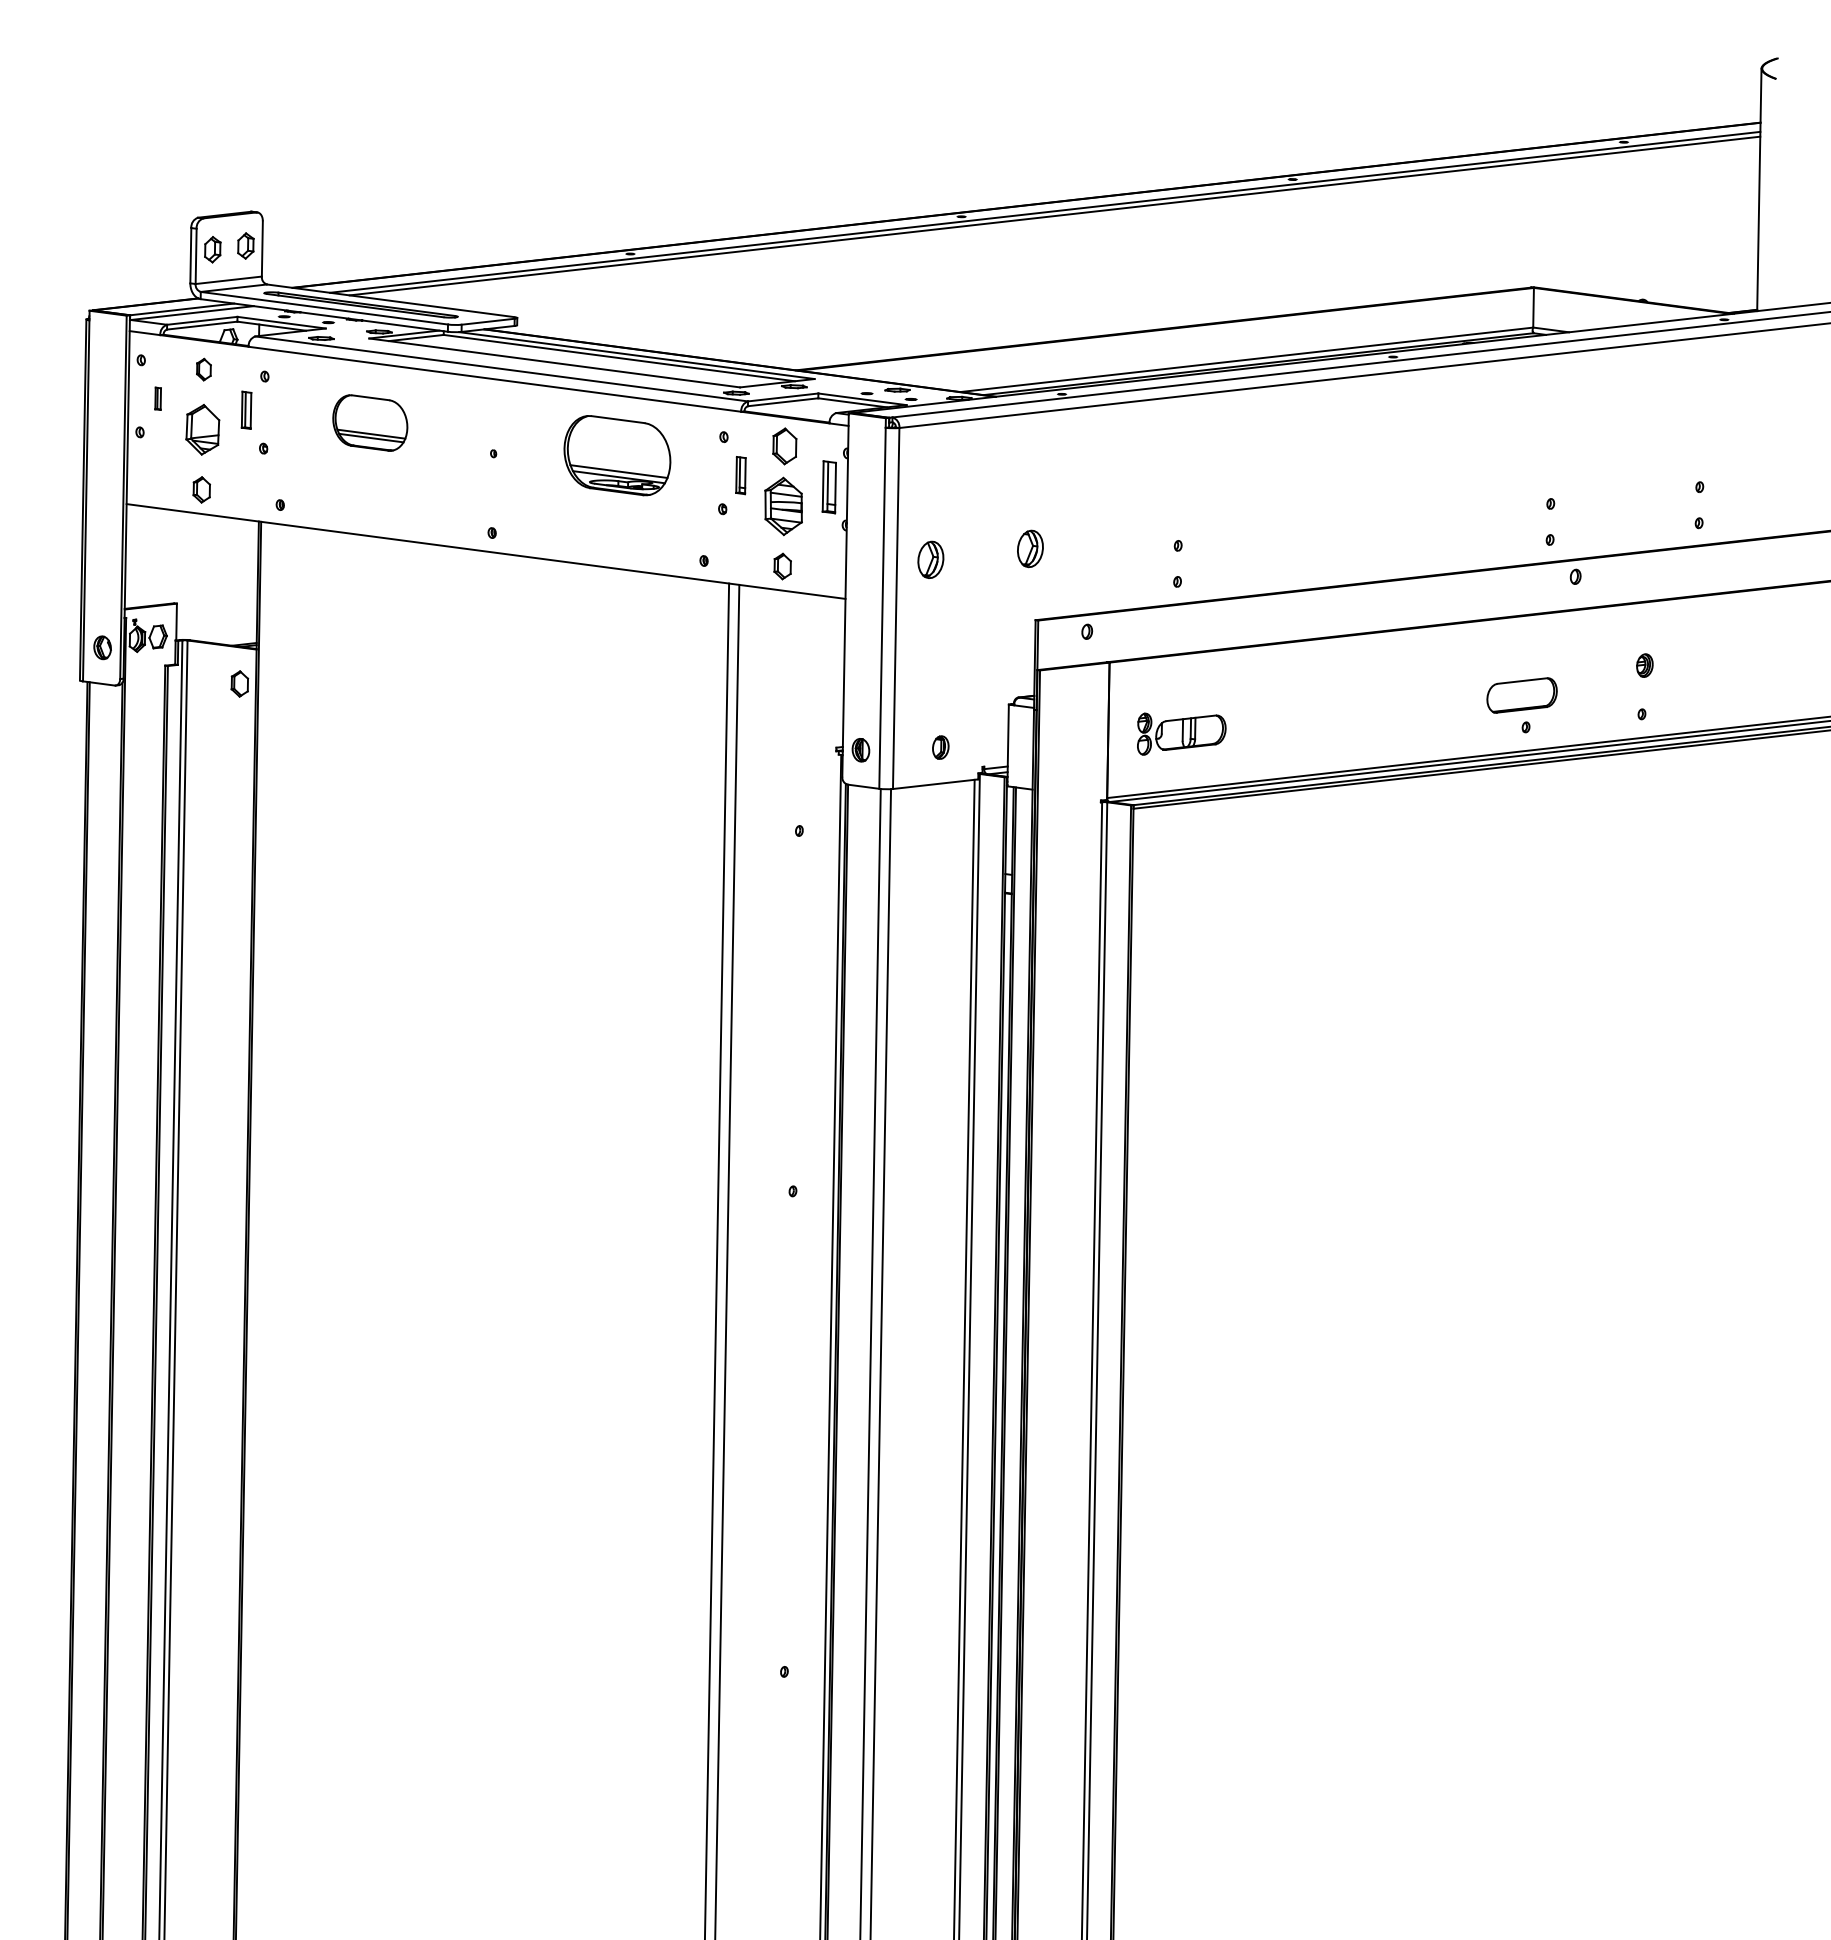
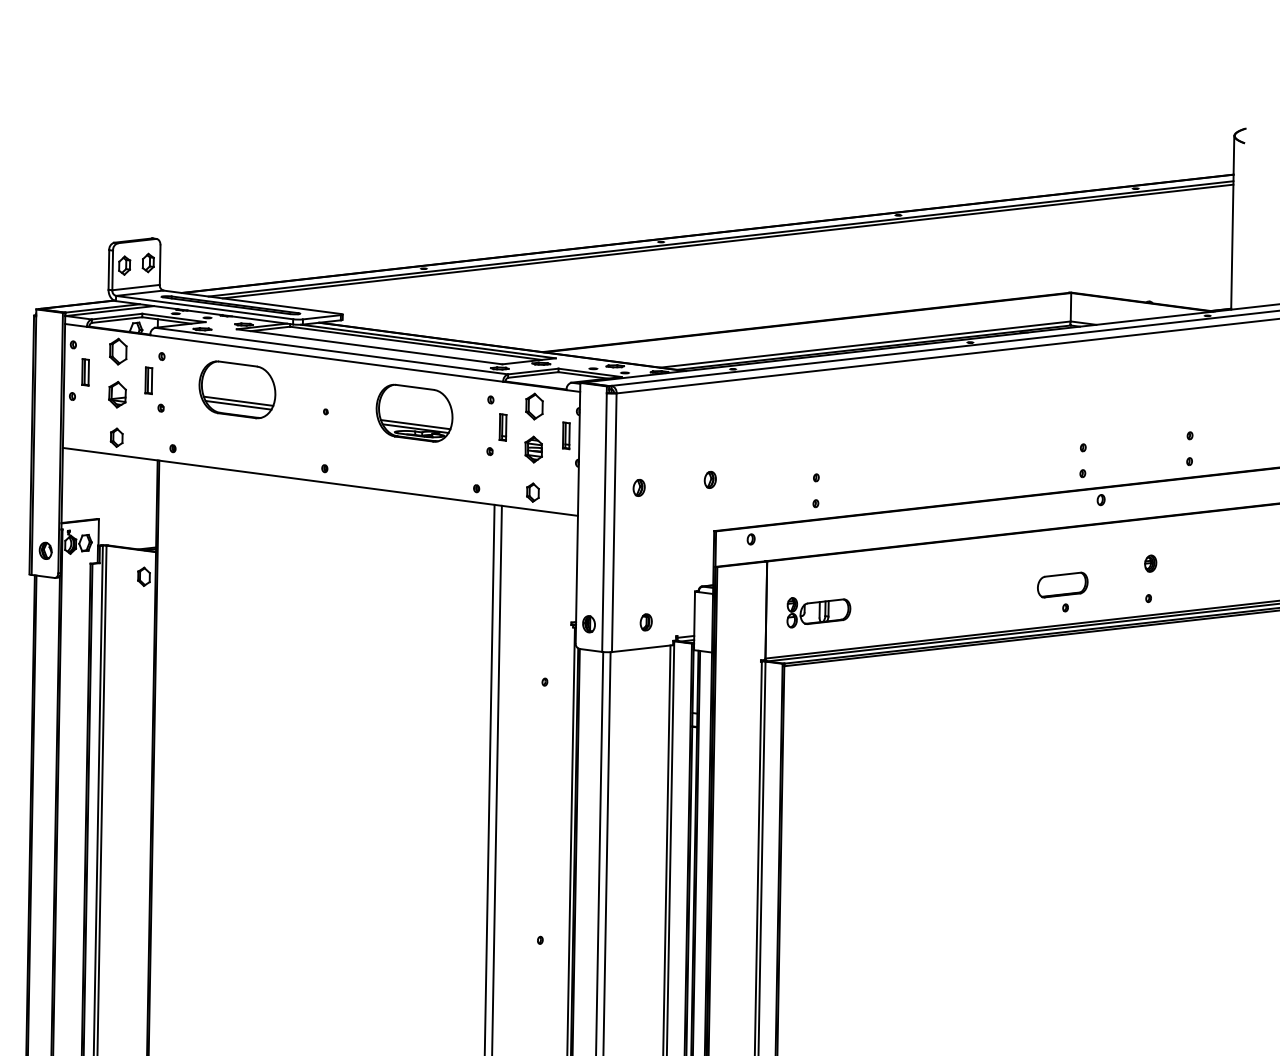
part: (203, 369) -> (117, 351), size x1.67
part: (157, 398) -> (85, 372), size x1.67
part: (370, 422) -> (237, 389), size x1.43
part: (202, 429) -> (117, 394), size x0.71
part: (828, 486) -> (565, 435), size x0.71
part: (783, 506) -> (533, 449), size x0.62
part: (1029, 548) -> (709, 479), size x0.62
part: (930, 559) -> (638, 487), size x0.62

